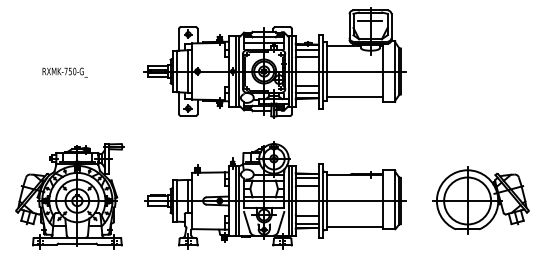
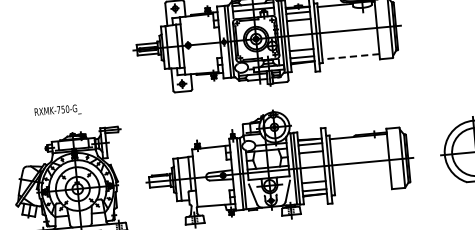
text: (64, 72) -> (57, 111), moved
line: (354, 97) -> (350, 57), solid -> dashed
line: (354, 226) -> (363, 188), removed

